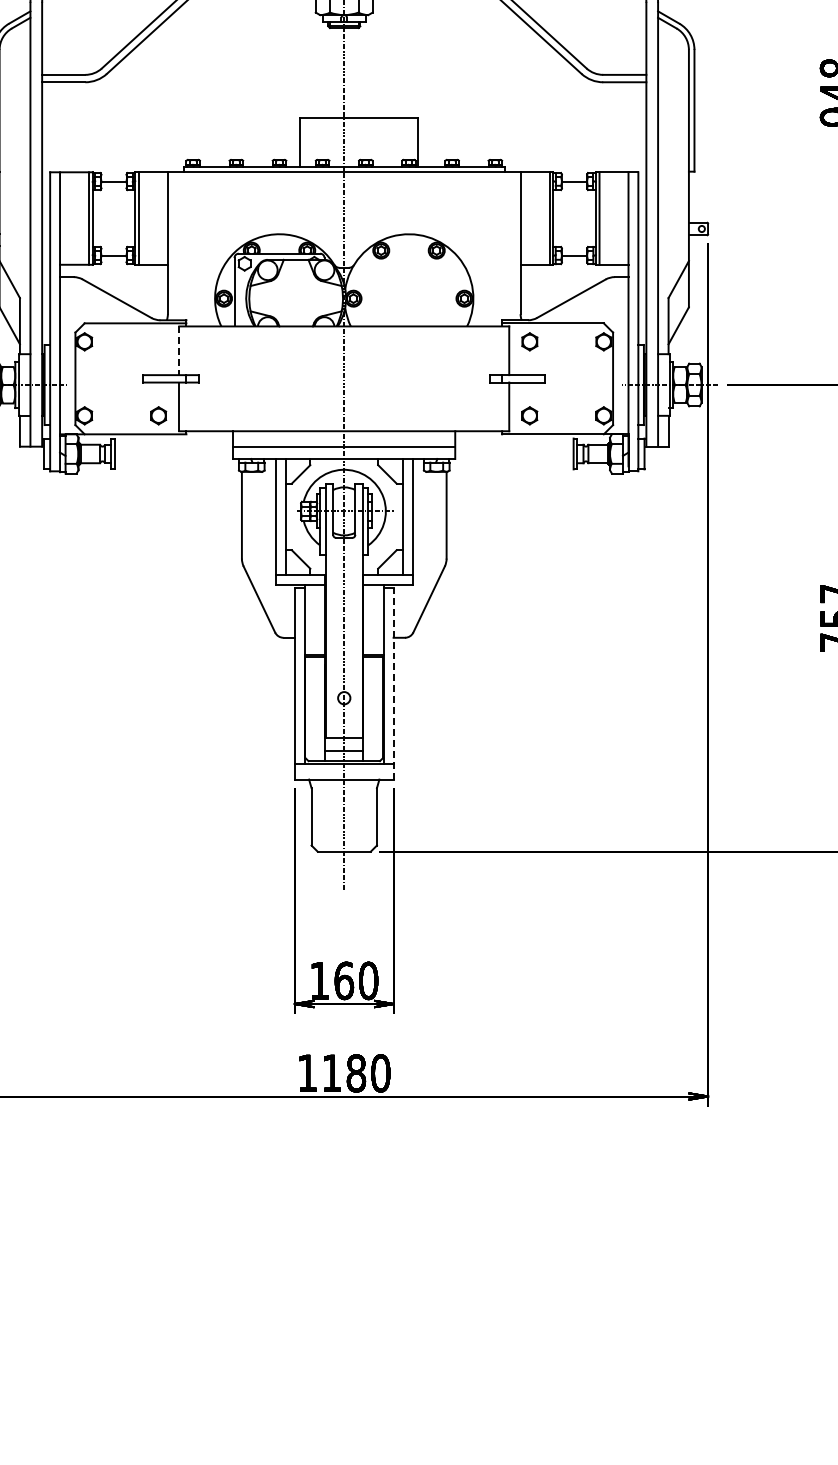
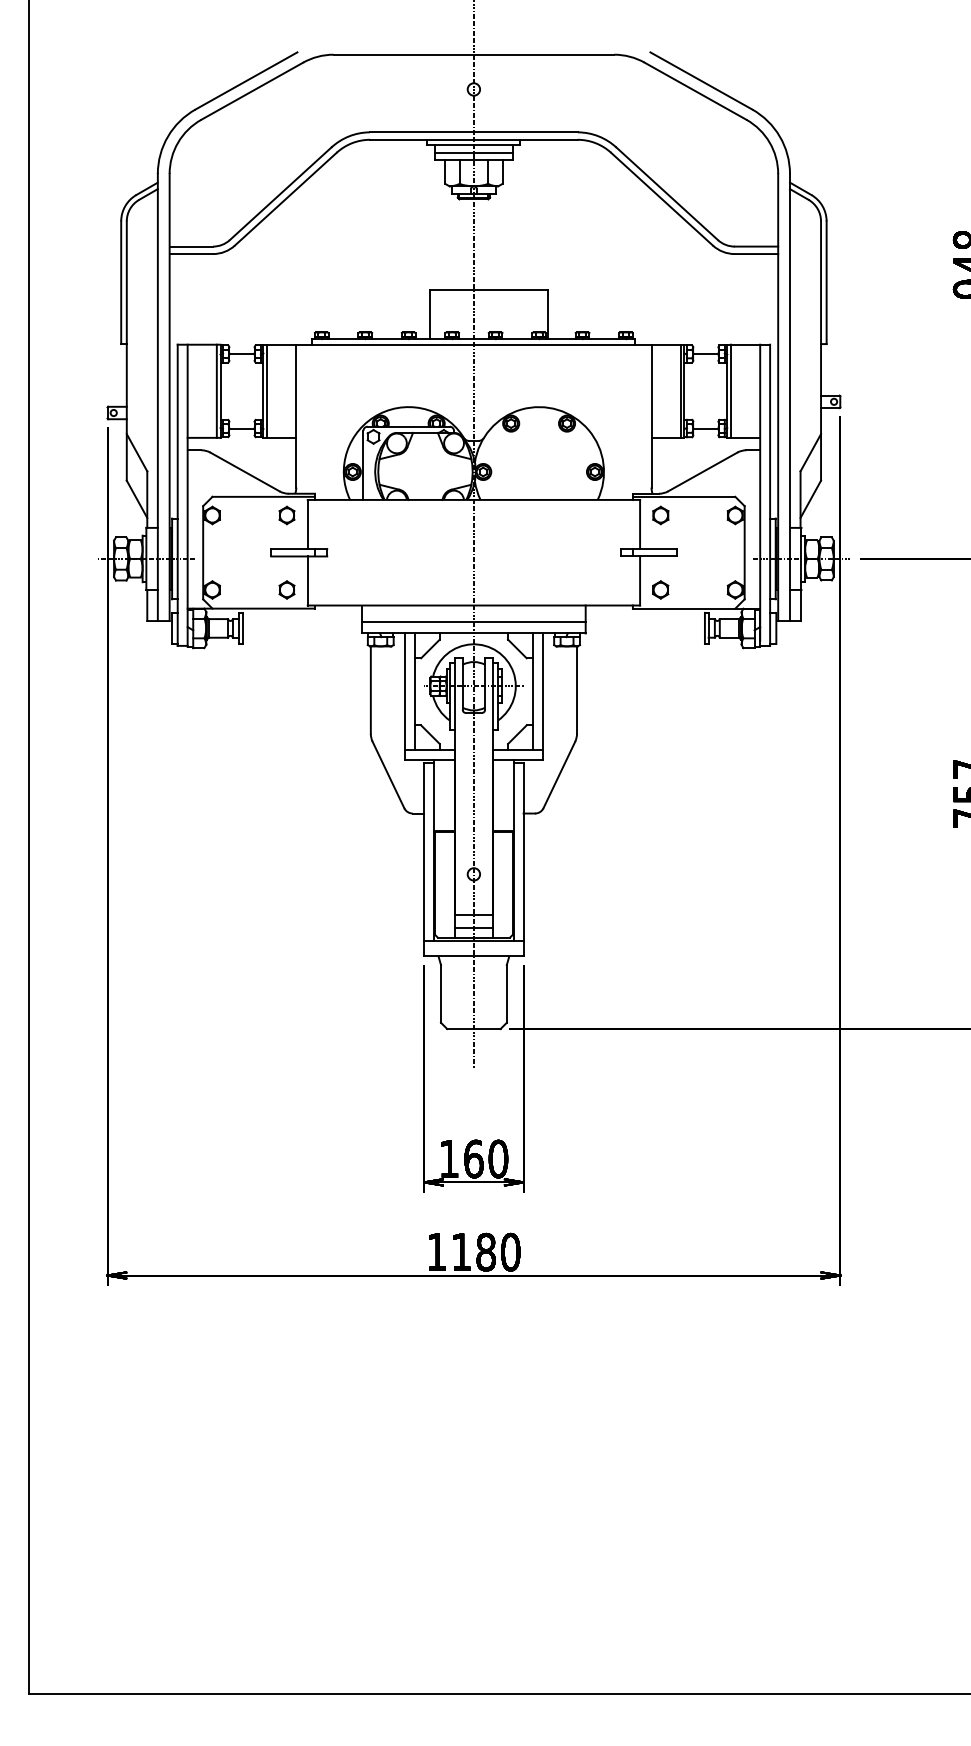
part: (158, 341) -> (286, 515), added
line: (179, 350) -> (307, 524), dashed -> solid
line: (393, 683) -> (523, 859), dashed -> solid

